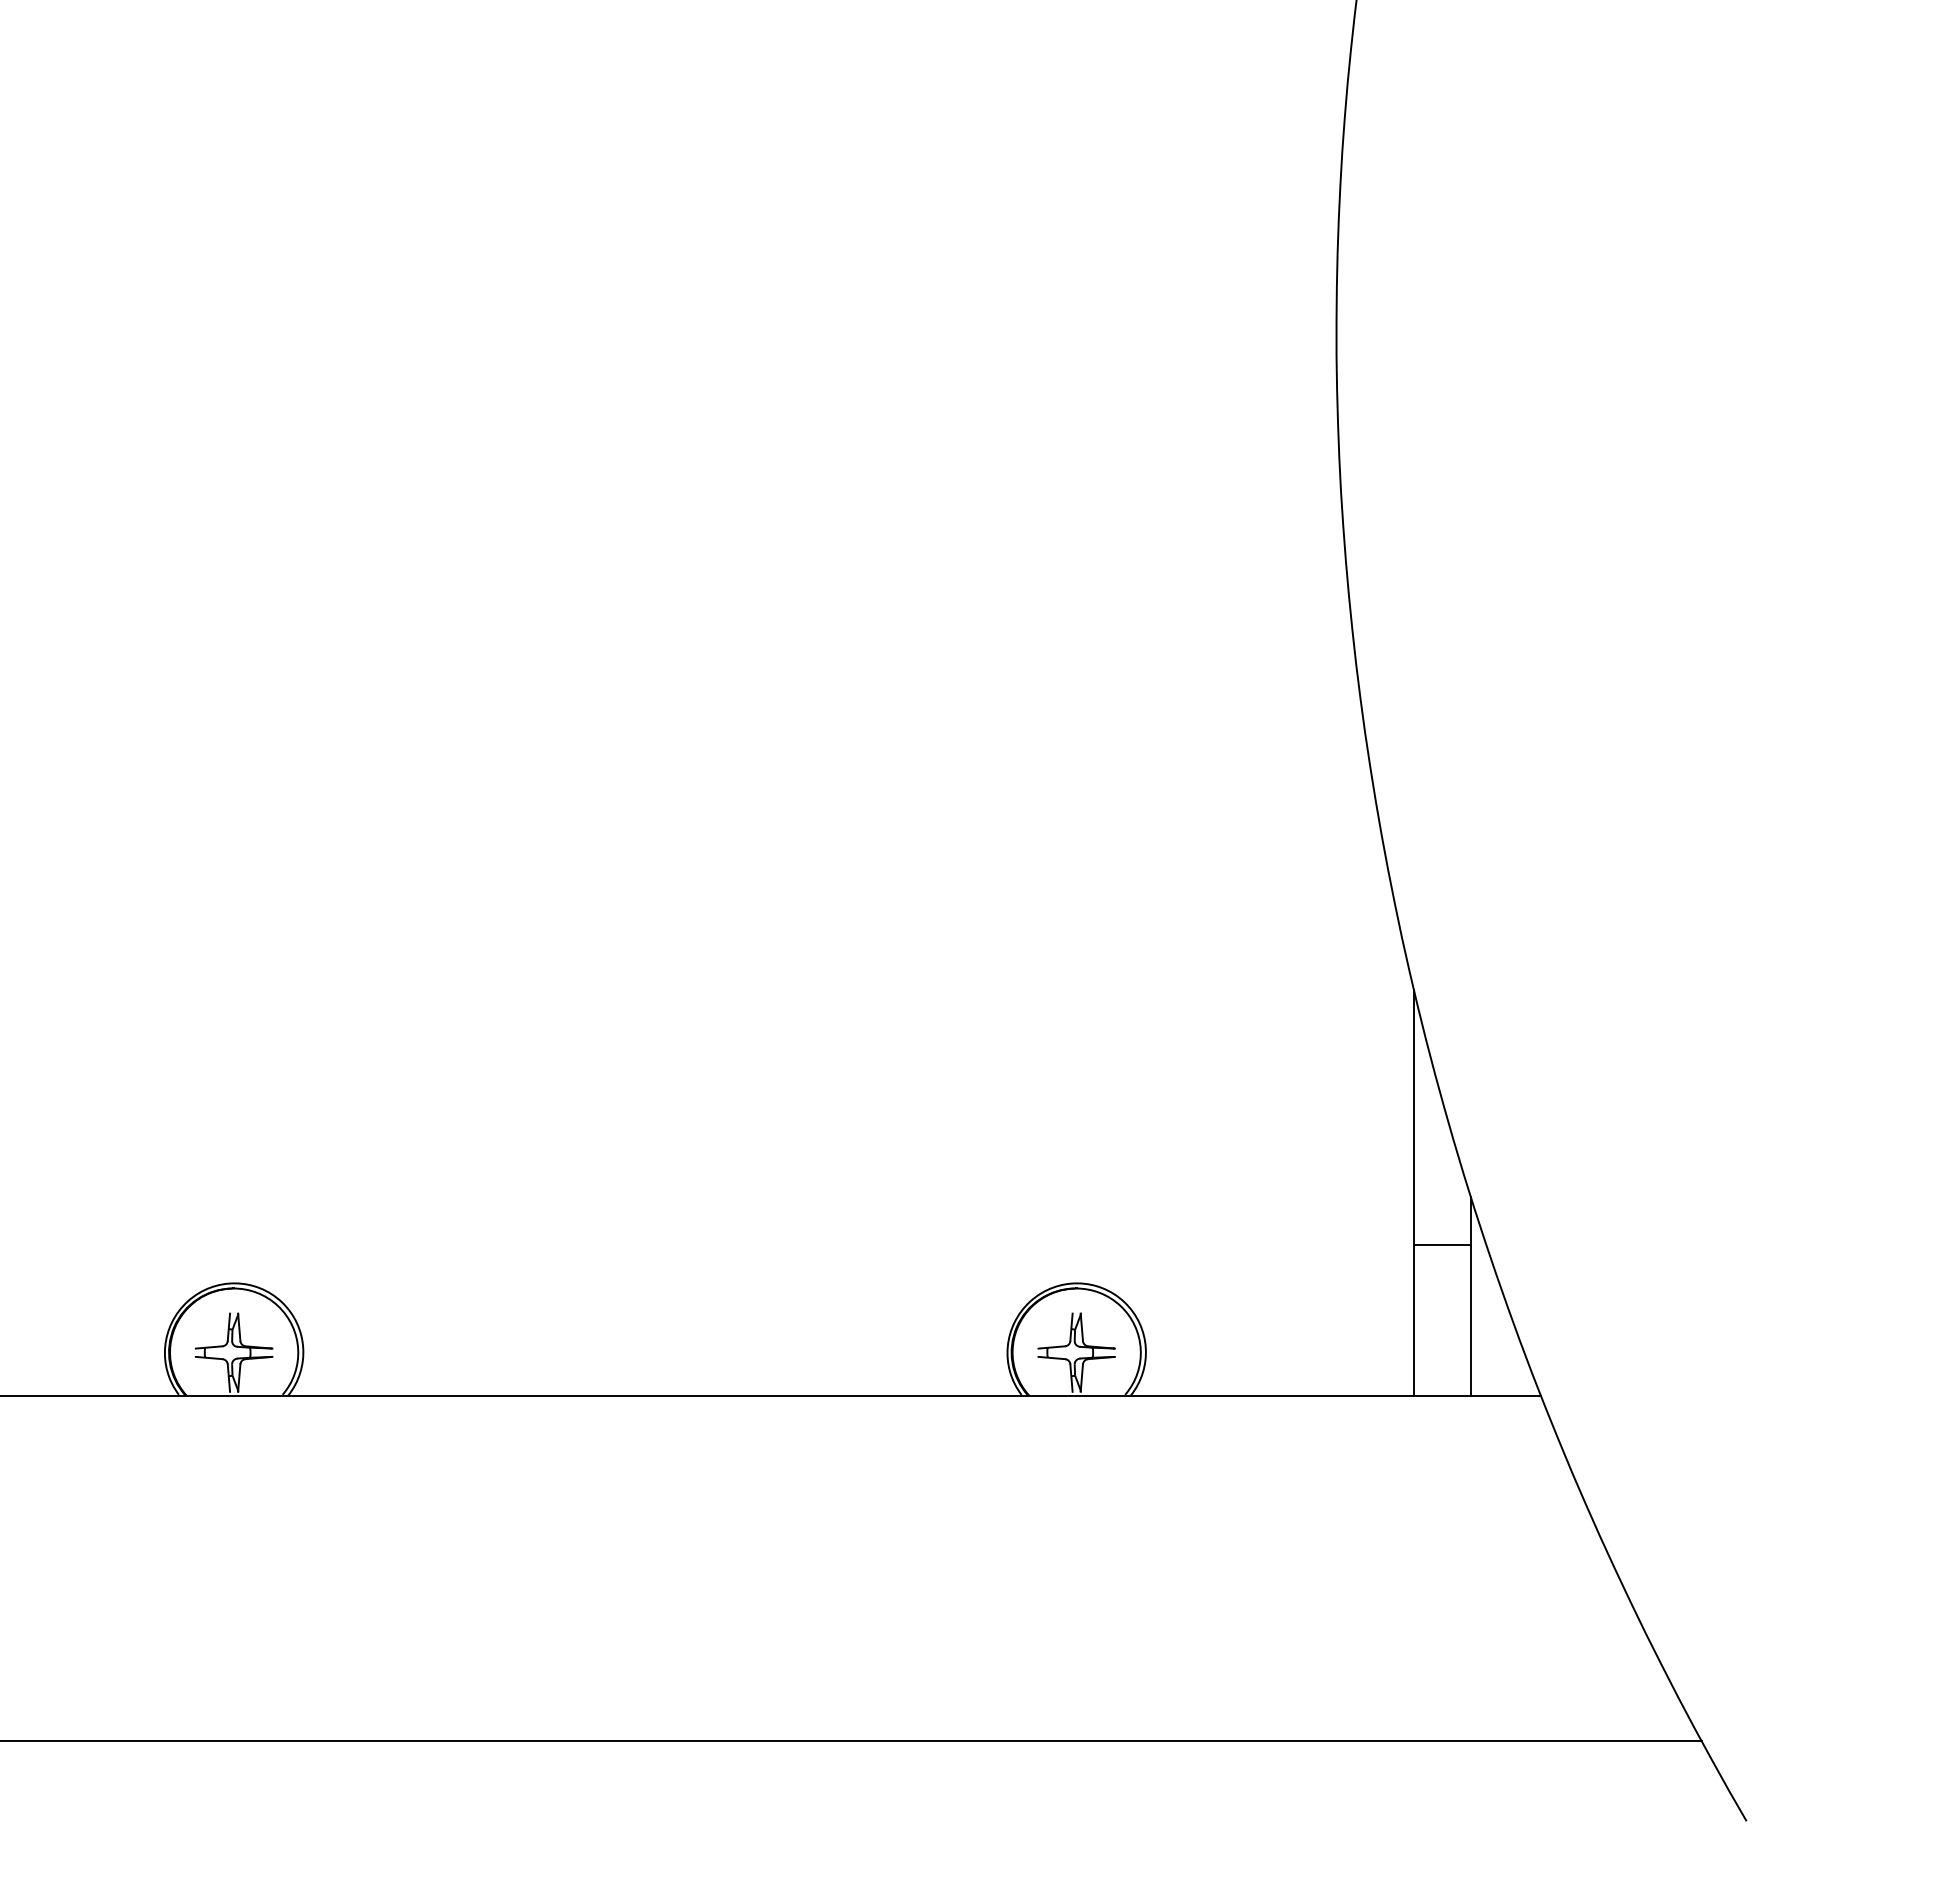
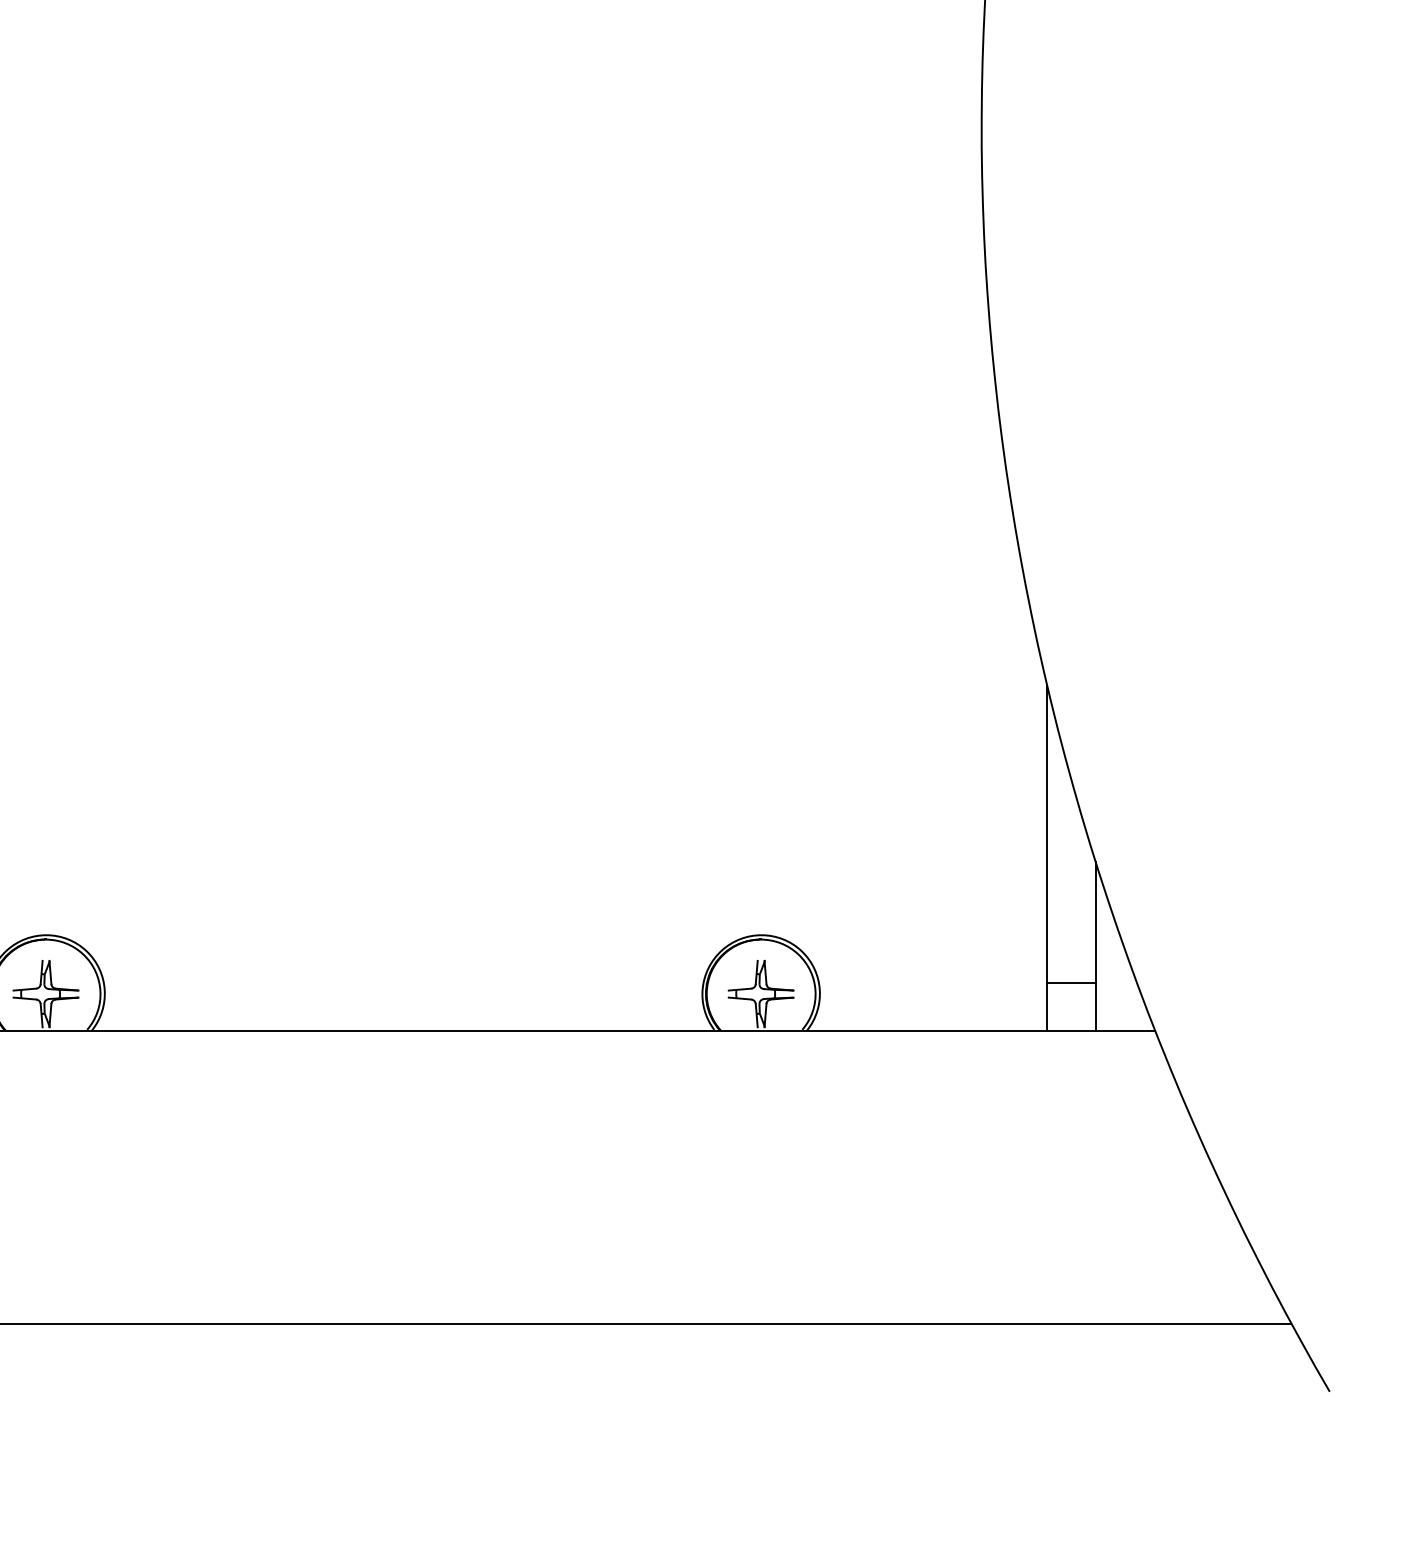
line: (1441, 1244) -> (1070, 982), moved

